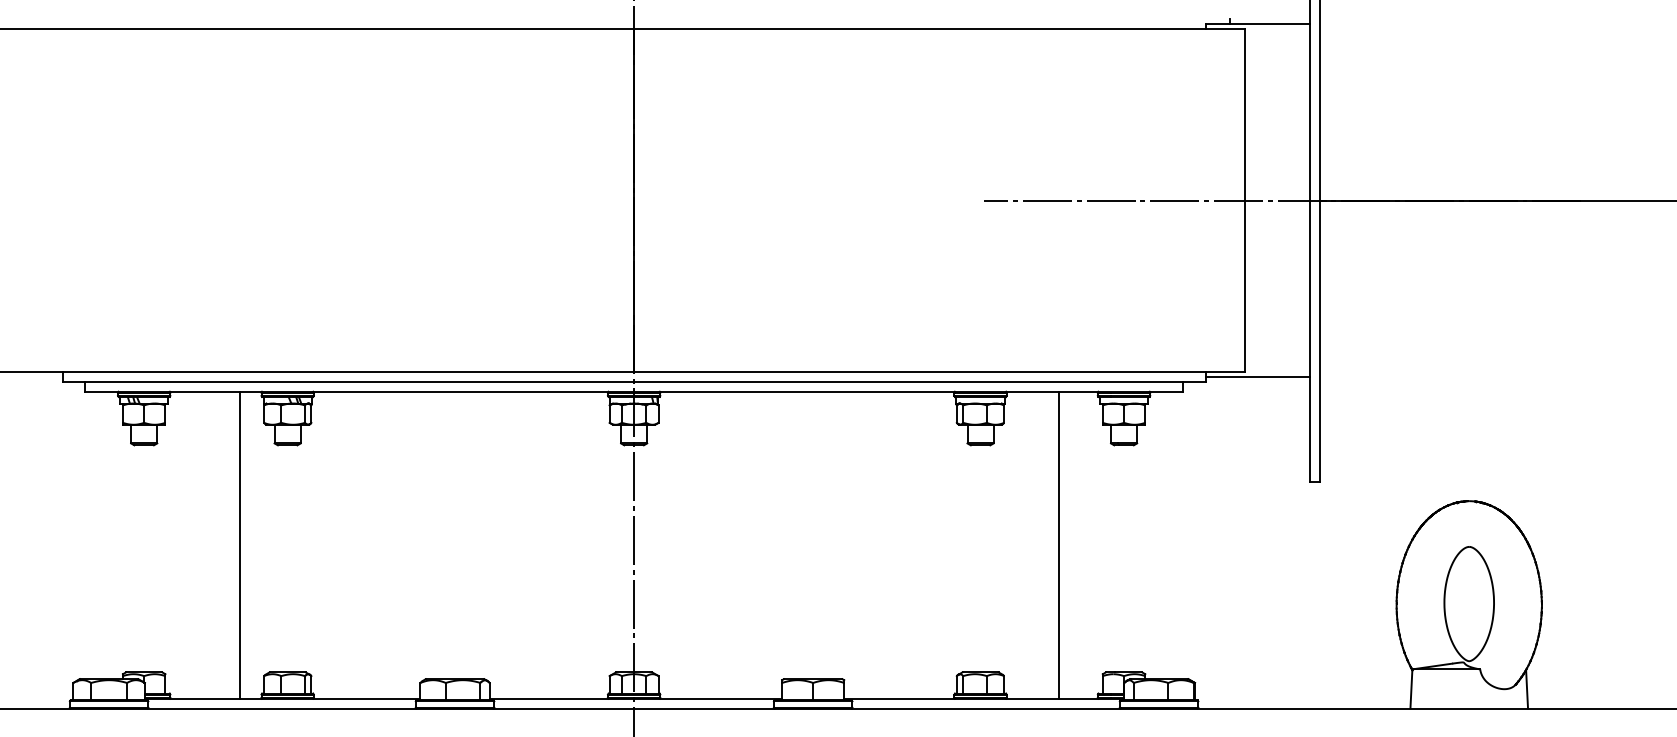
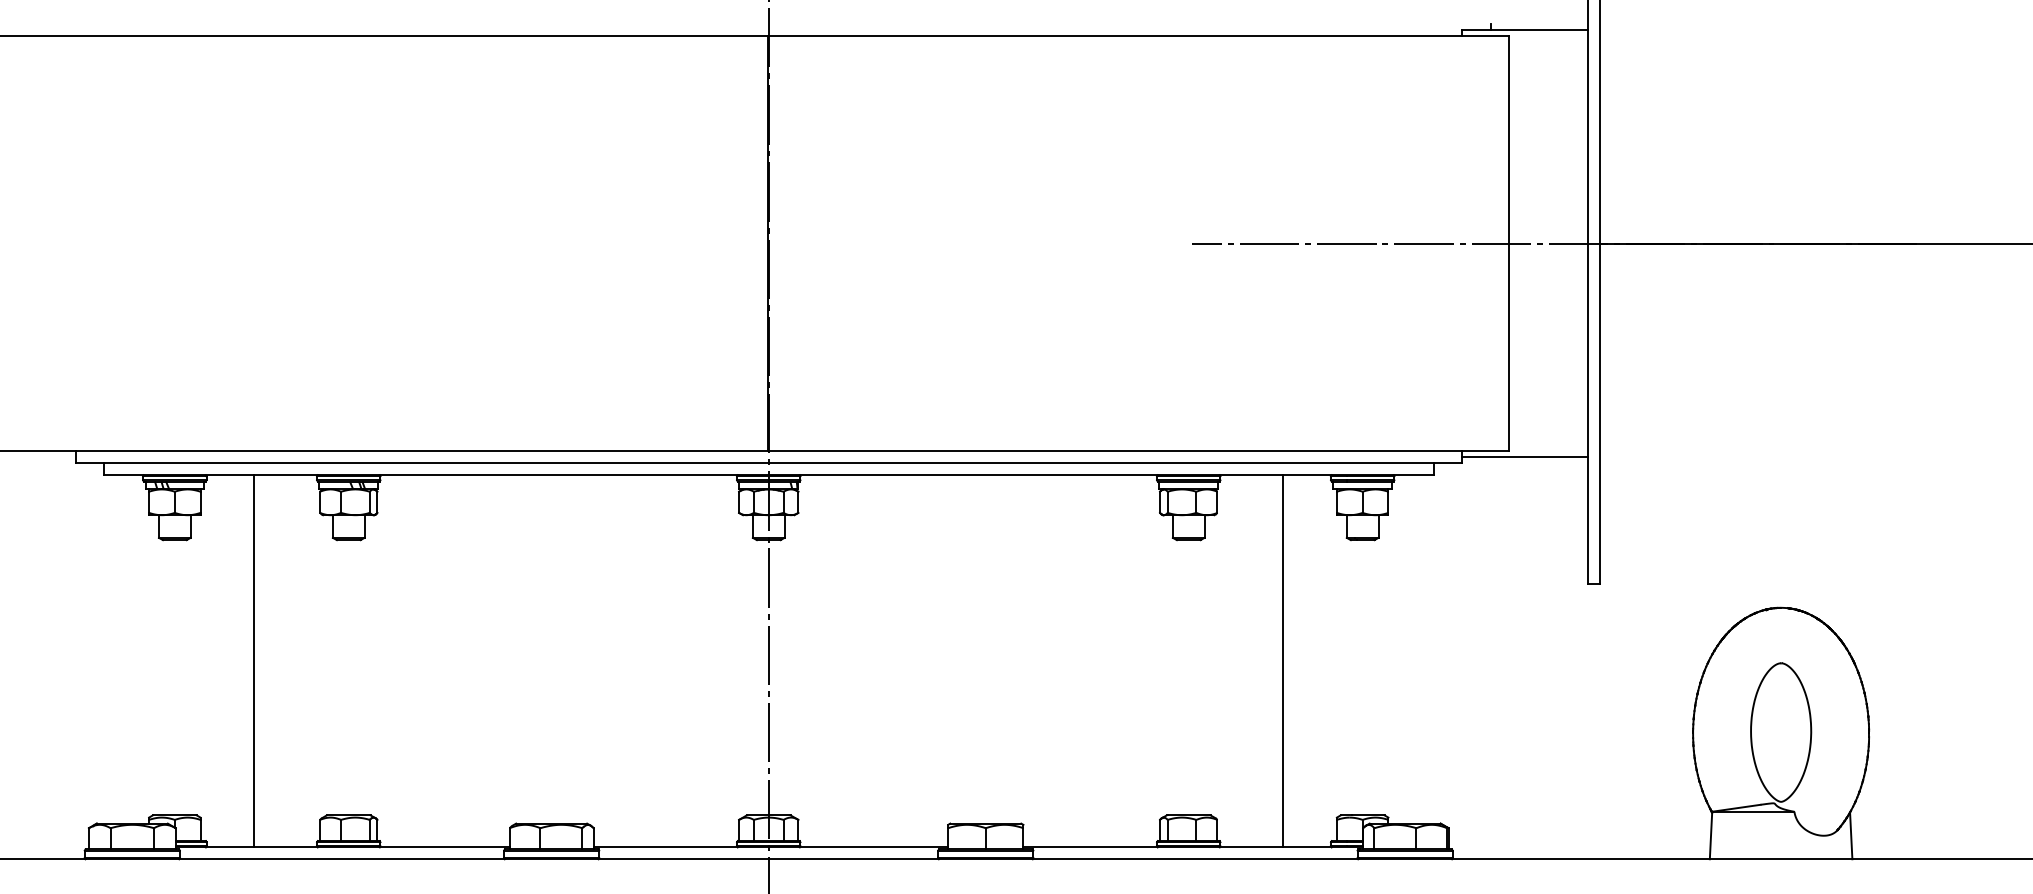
line: (240, 545) -> (254, 661), moved

